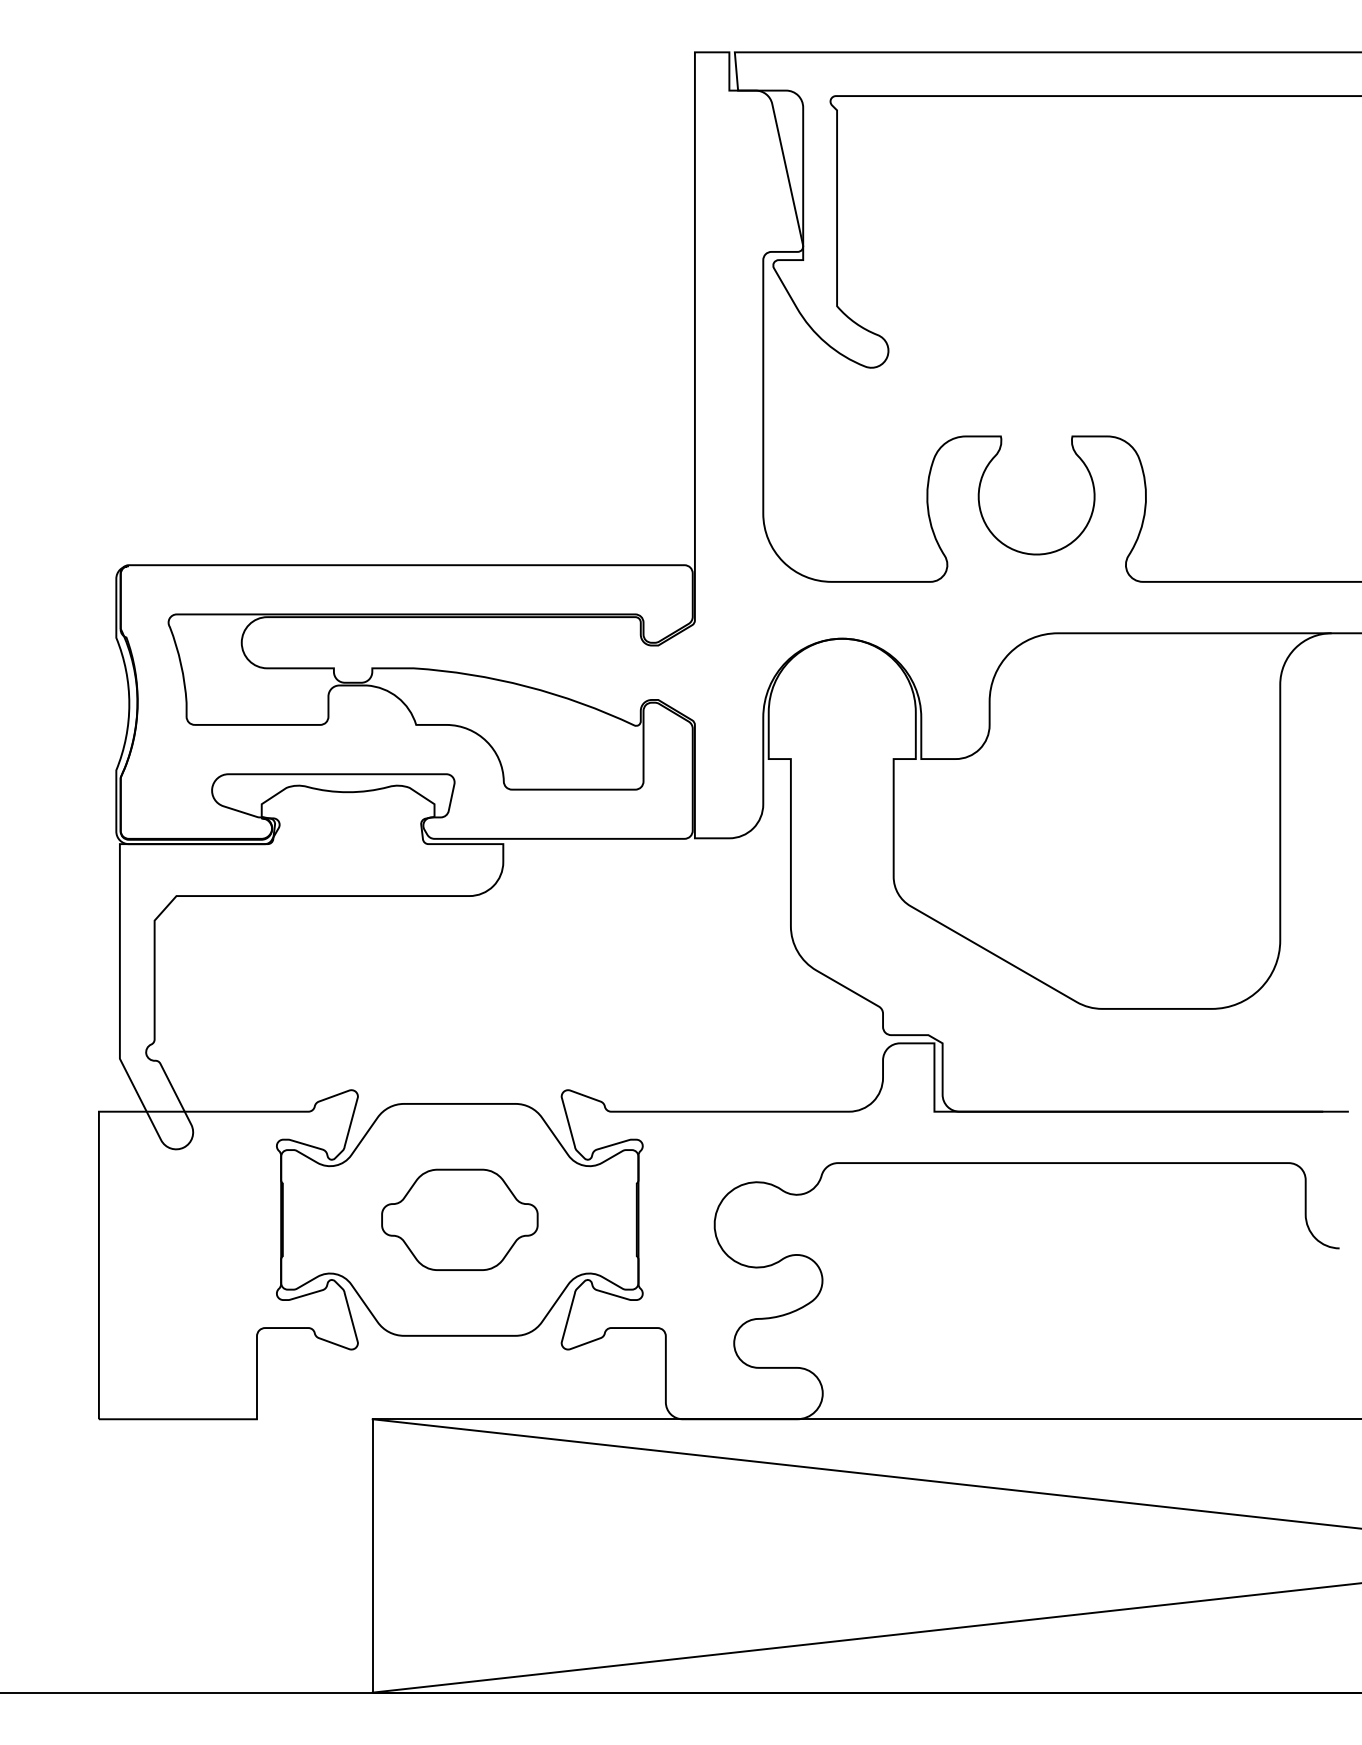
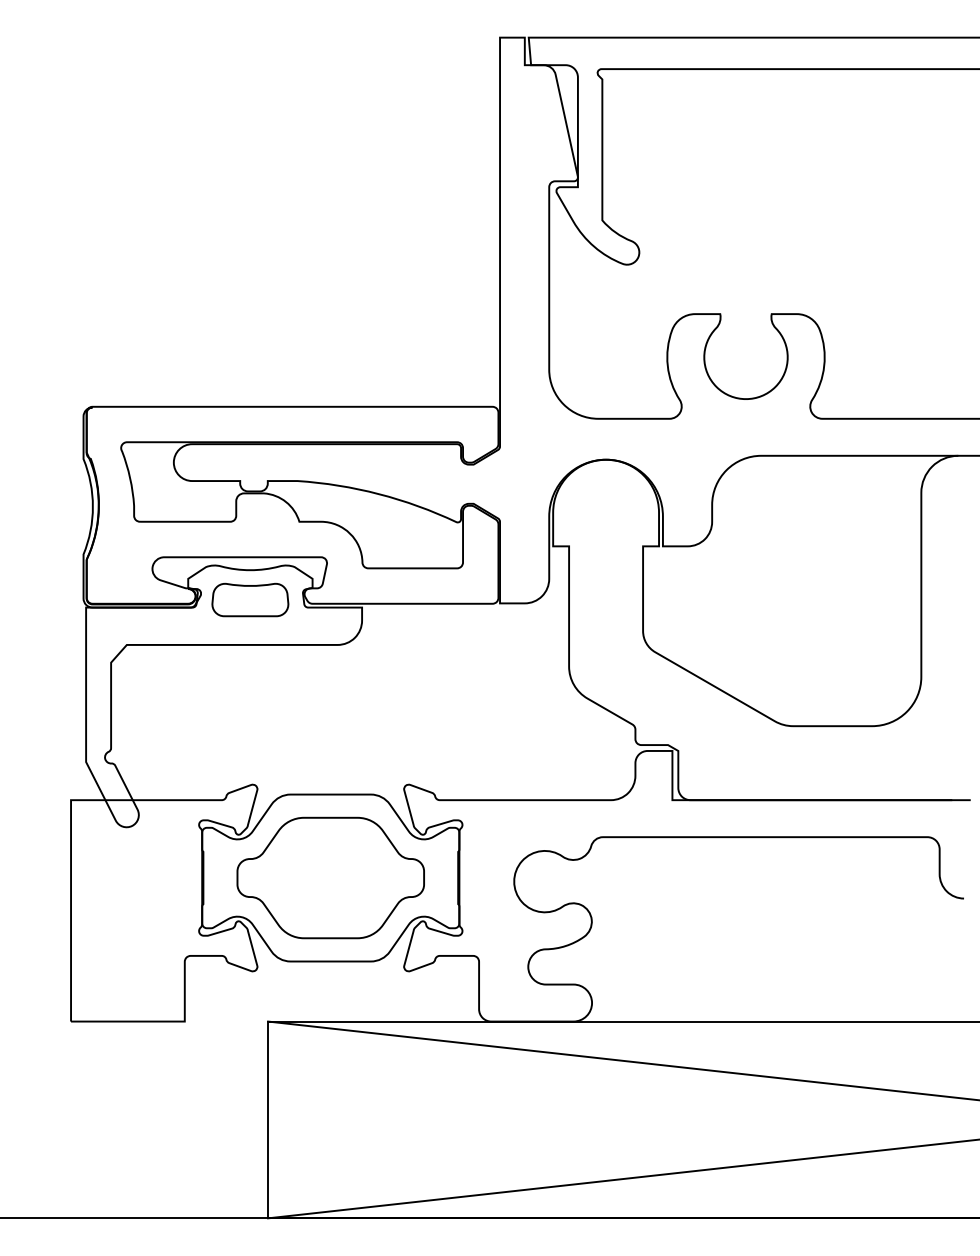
part: (347, 833) -> (249, 599), added
part: (459, 1219) -> (330, 877), size x1.67

